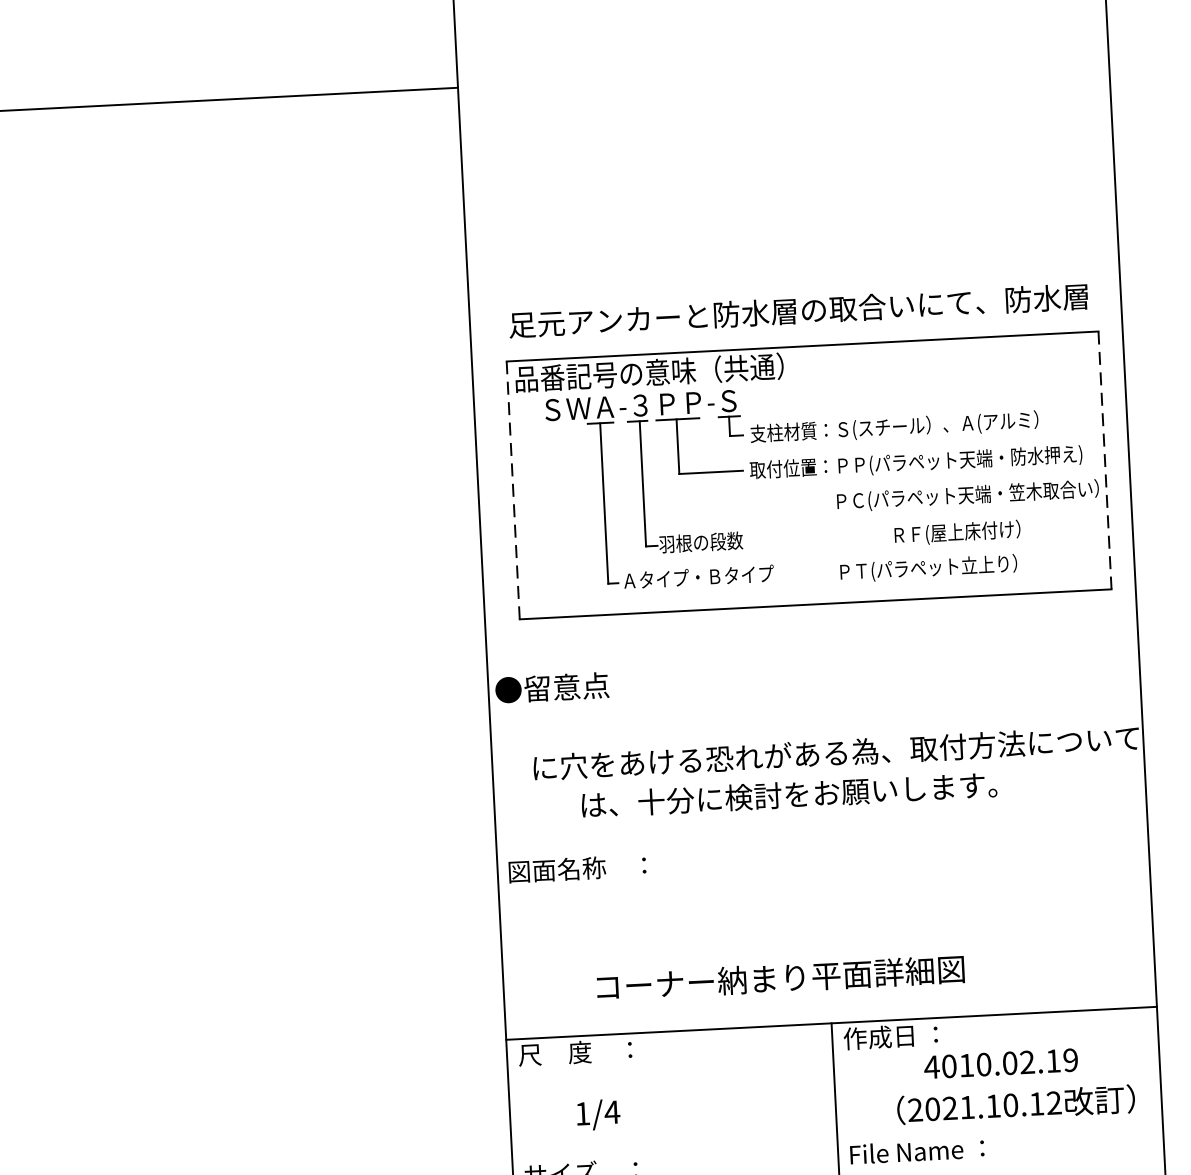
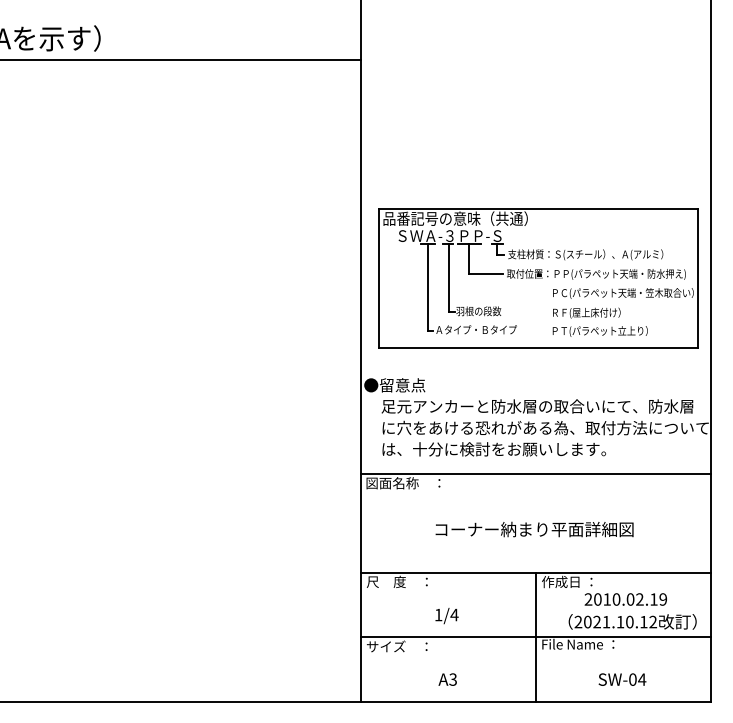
text: (798, 310) -> (537, 406), moved
line: (1104, 461) -> (697, 278), dashed -> solid
line: (513, 489) -> (379, 277), dashed -> solid
text: (956, 531) -> (586, 312), moved
text: (787, 795) -> (493, 449), moved
line: (821, 840) -> (535, 474), added
text: (780, 978) -> (534, 529), moved
text: (931, 1067) -> (588, 599), 4010.02.19 -> 2010.02.19
text: (597, 1115) -> (446, 616), moved
line: (837, 1142) -> (535, 637), added

